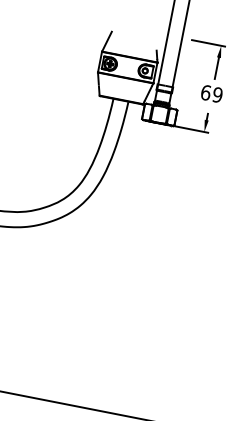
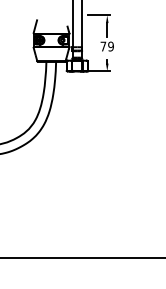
text: (206, 92) -> (103, 46), 69 -> 79

